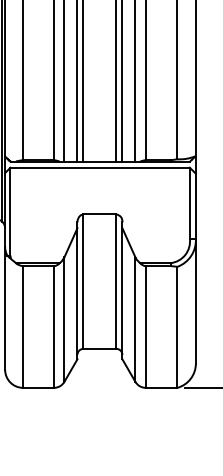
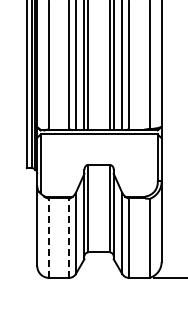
line: (23, 327) -> (49, 238), solid -> dashed
line: (54, 327) -> (69, 238), solid -> dashed

